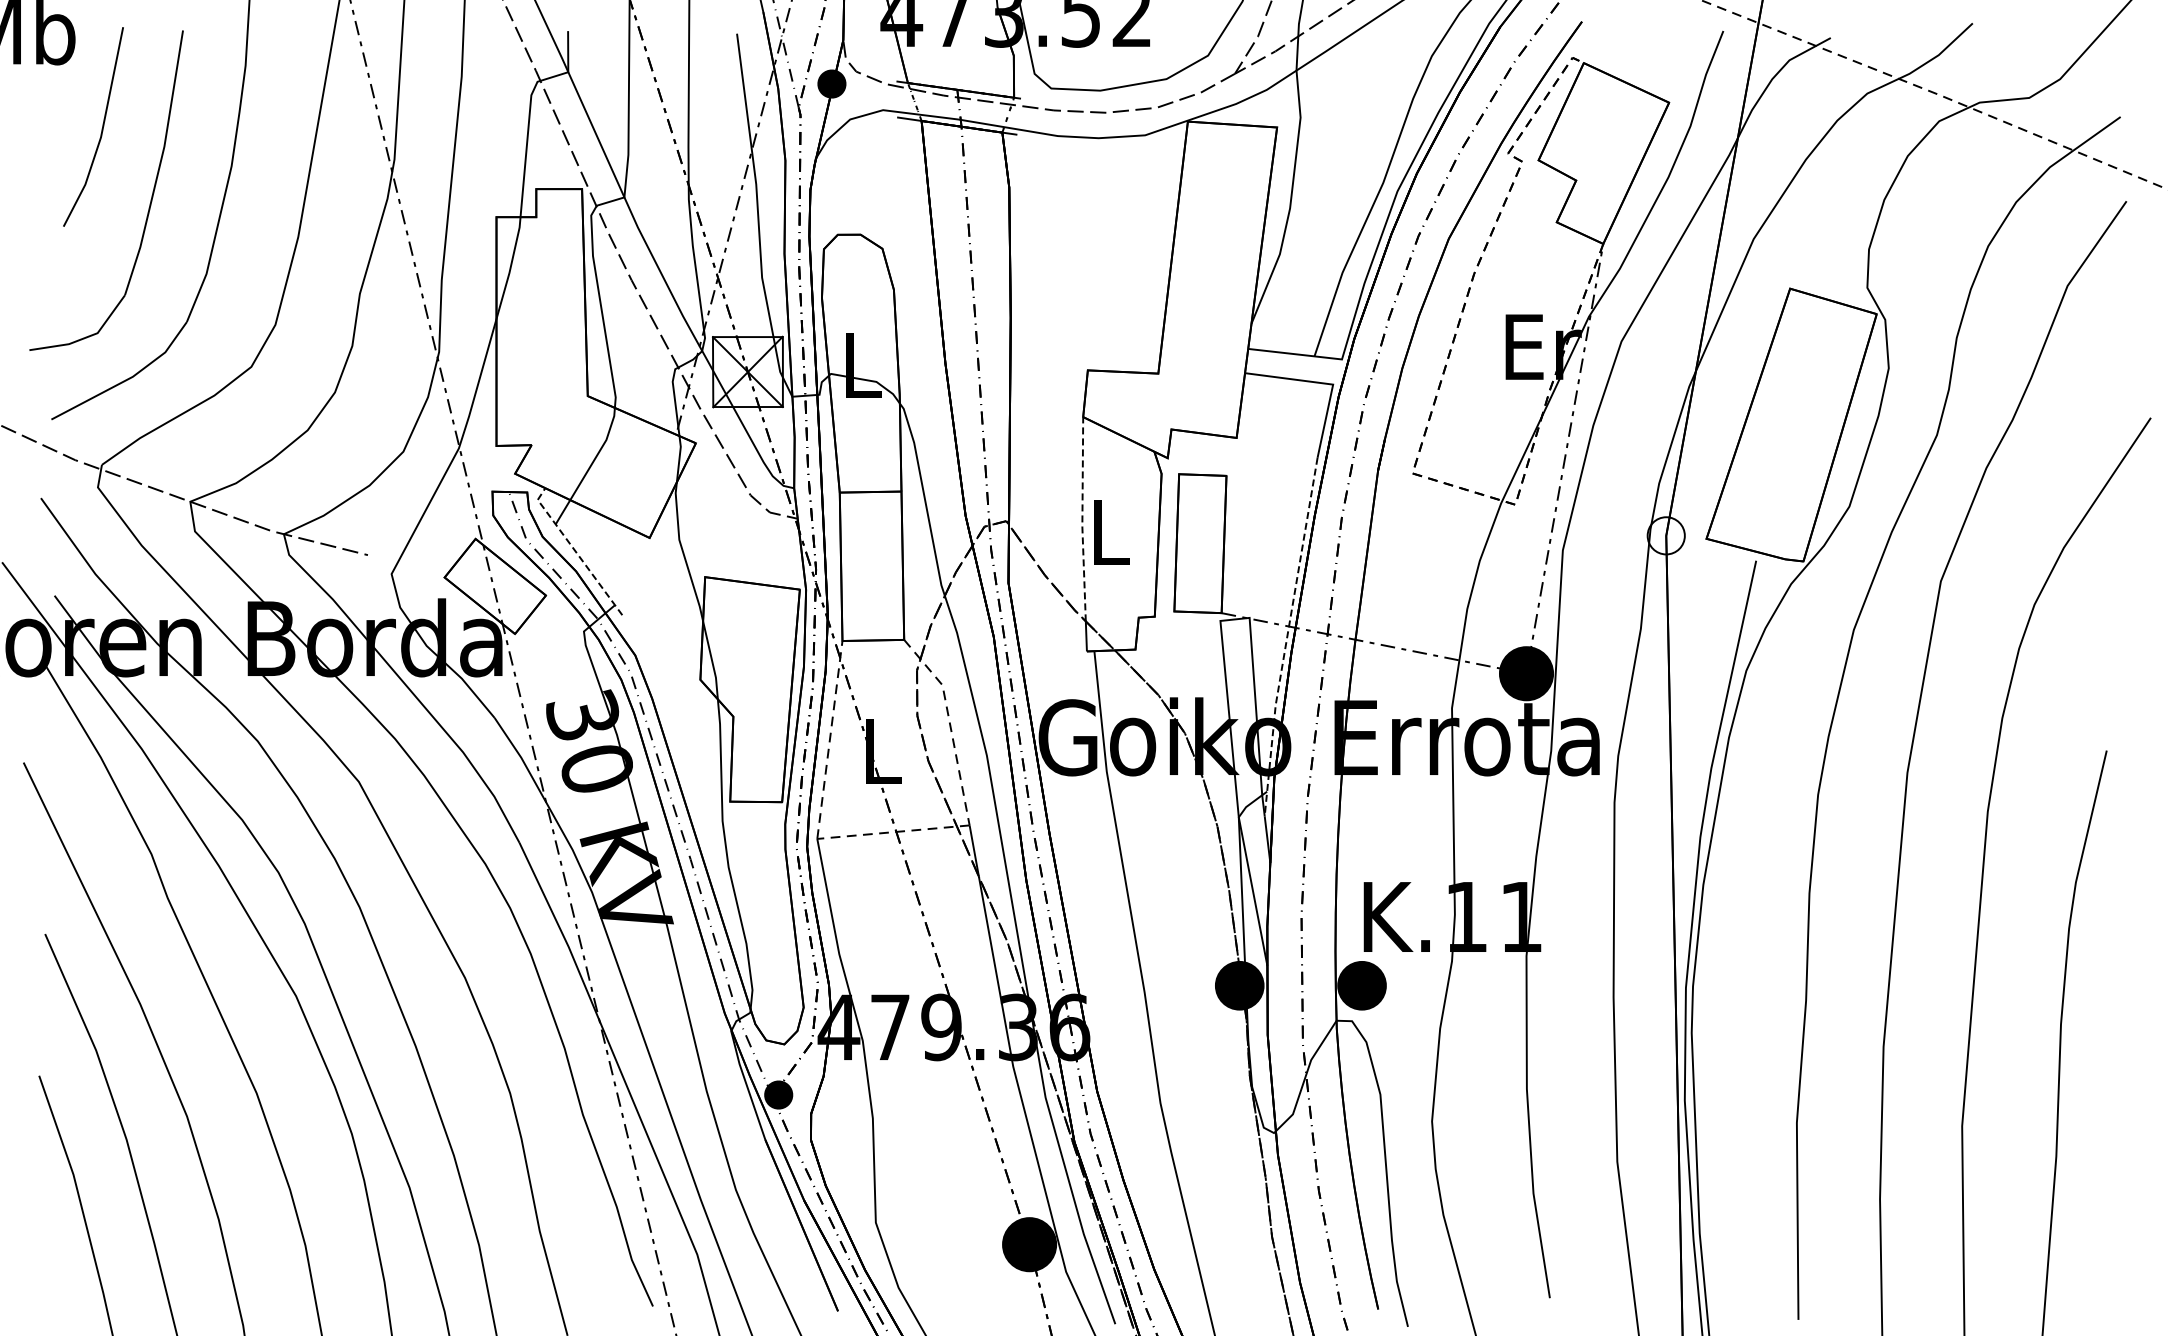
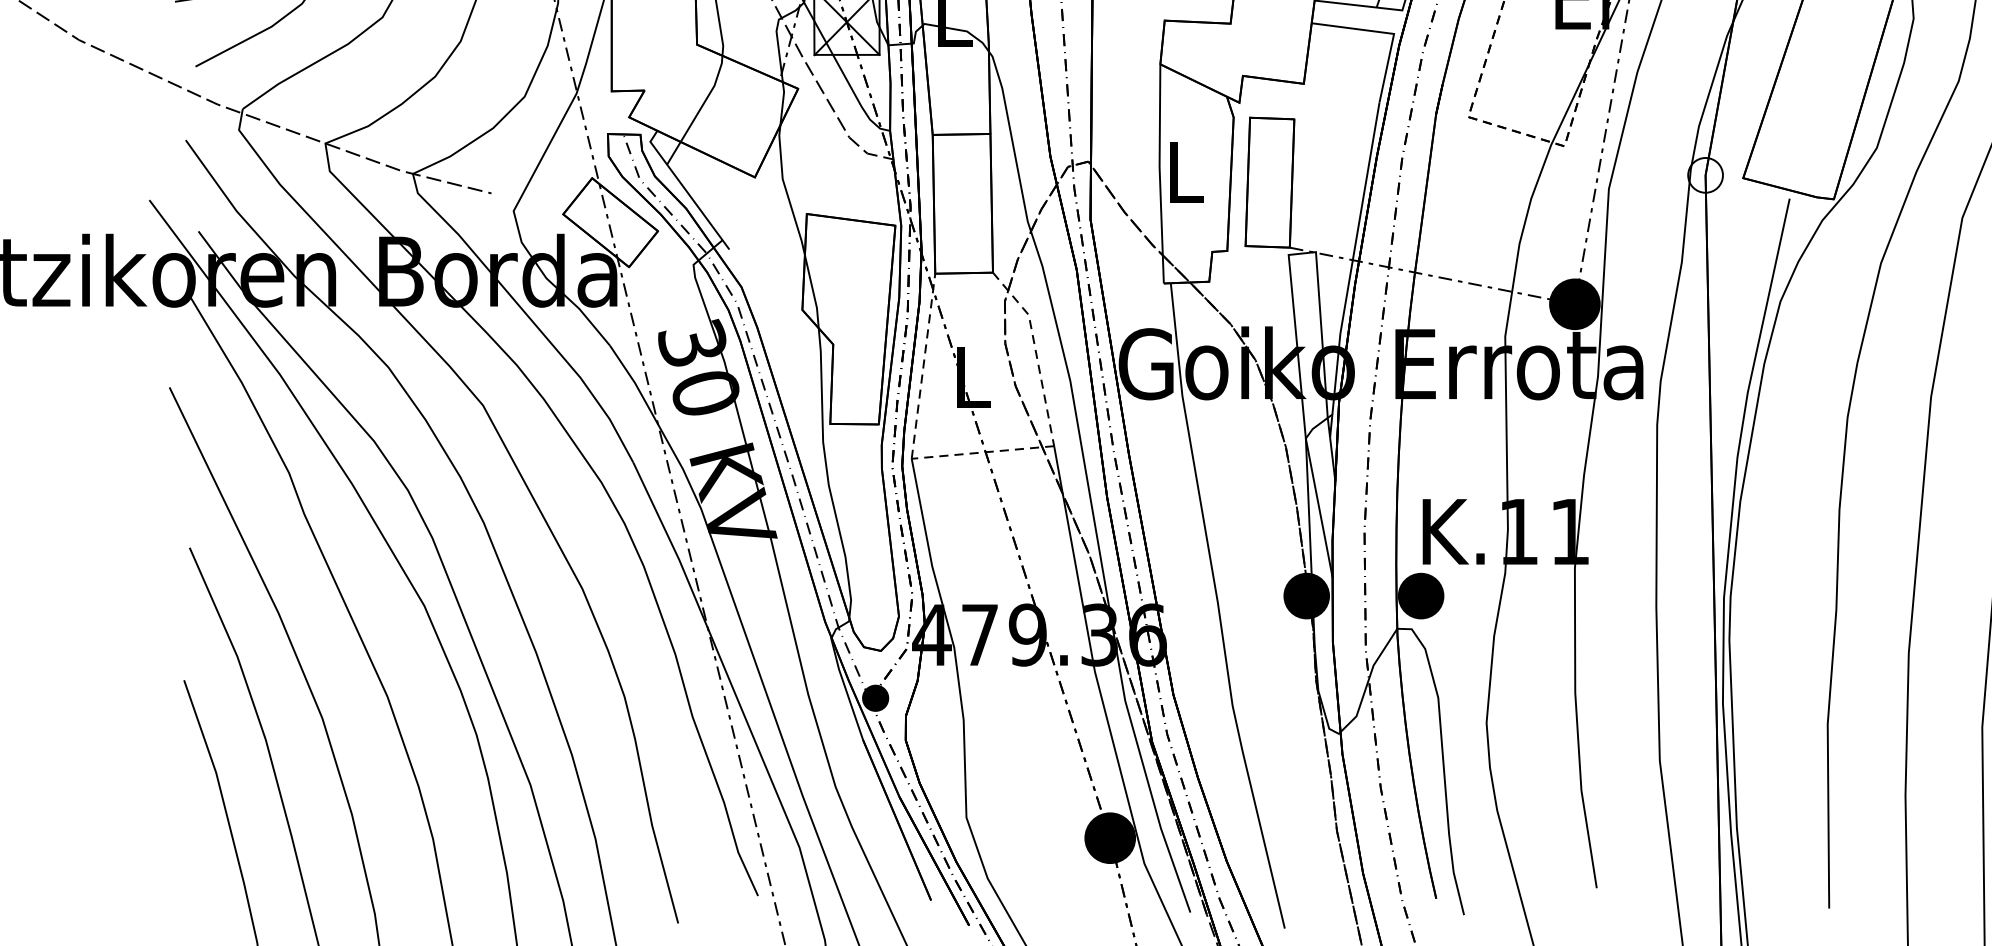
line: (1082, 519) -> (1159, 160), dashed -> solid
line: (575, 551) -> (685, 190), dashed -> solid
line: (1287, 637) -> (1351, 270), dashed -> solid

